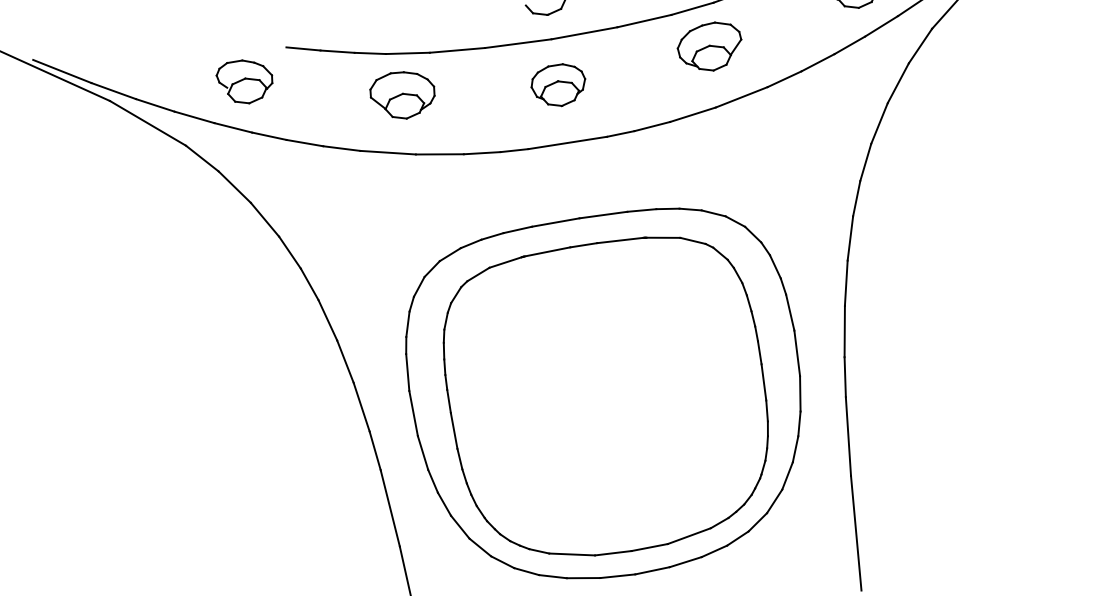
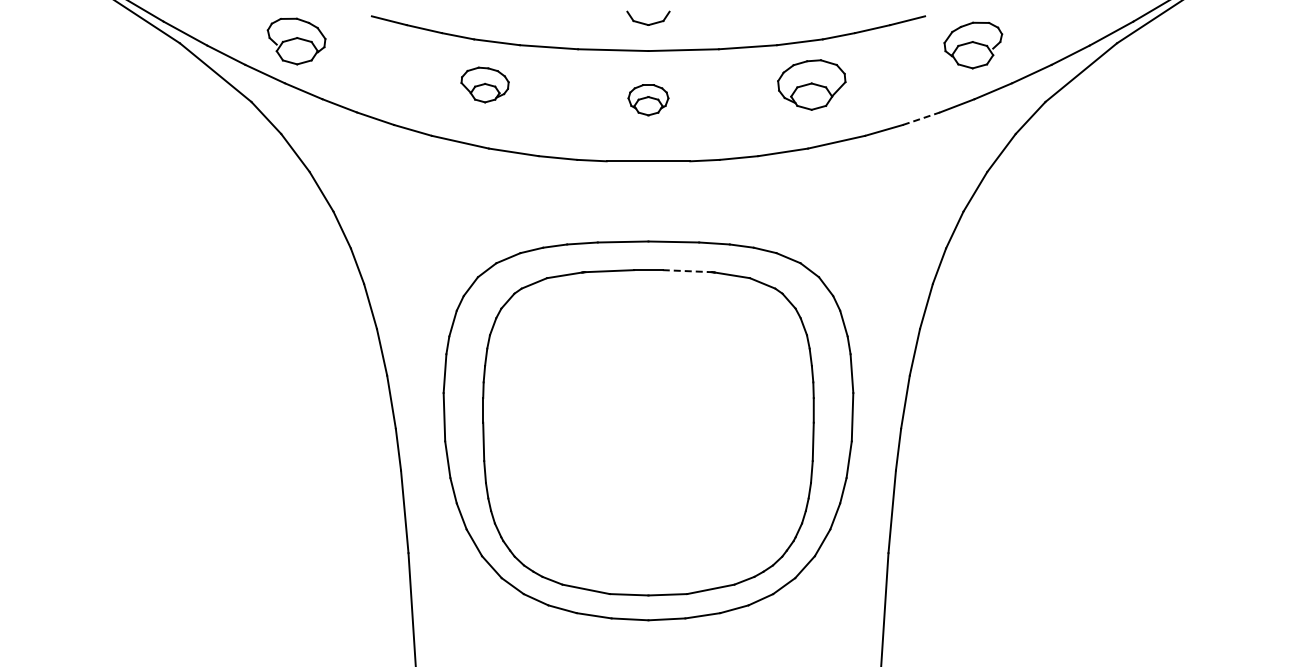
line: (818, 62) -> (921, 118), solid -> dashed
part: (245, 81) -> (296, 41), moved
part: (558, 84) -> (648, 99), size x0.7
part: (402, 94) -> (484, 84), size x0.7
line: (621, 240) -> (688, 271), solid -> dashed

